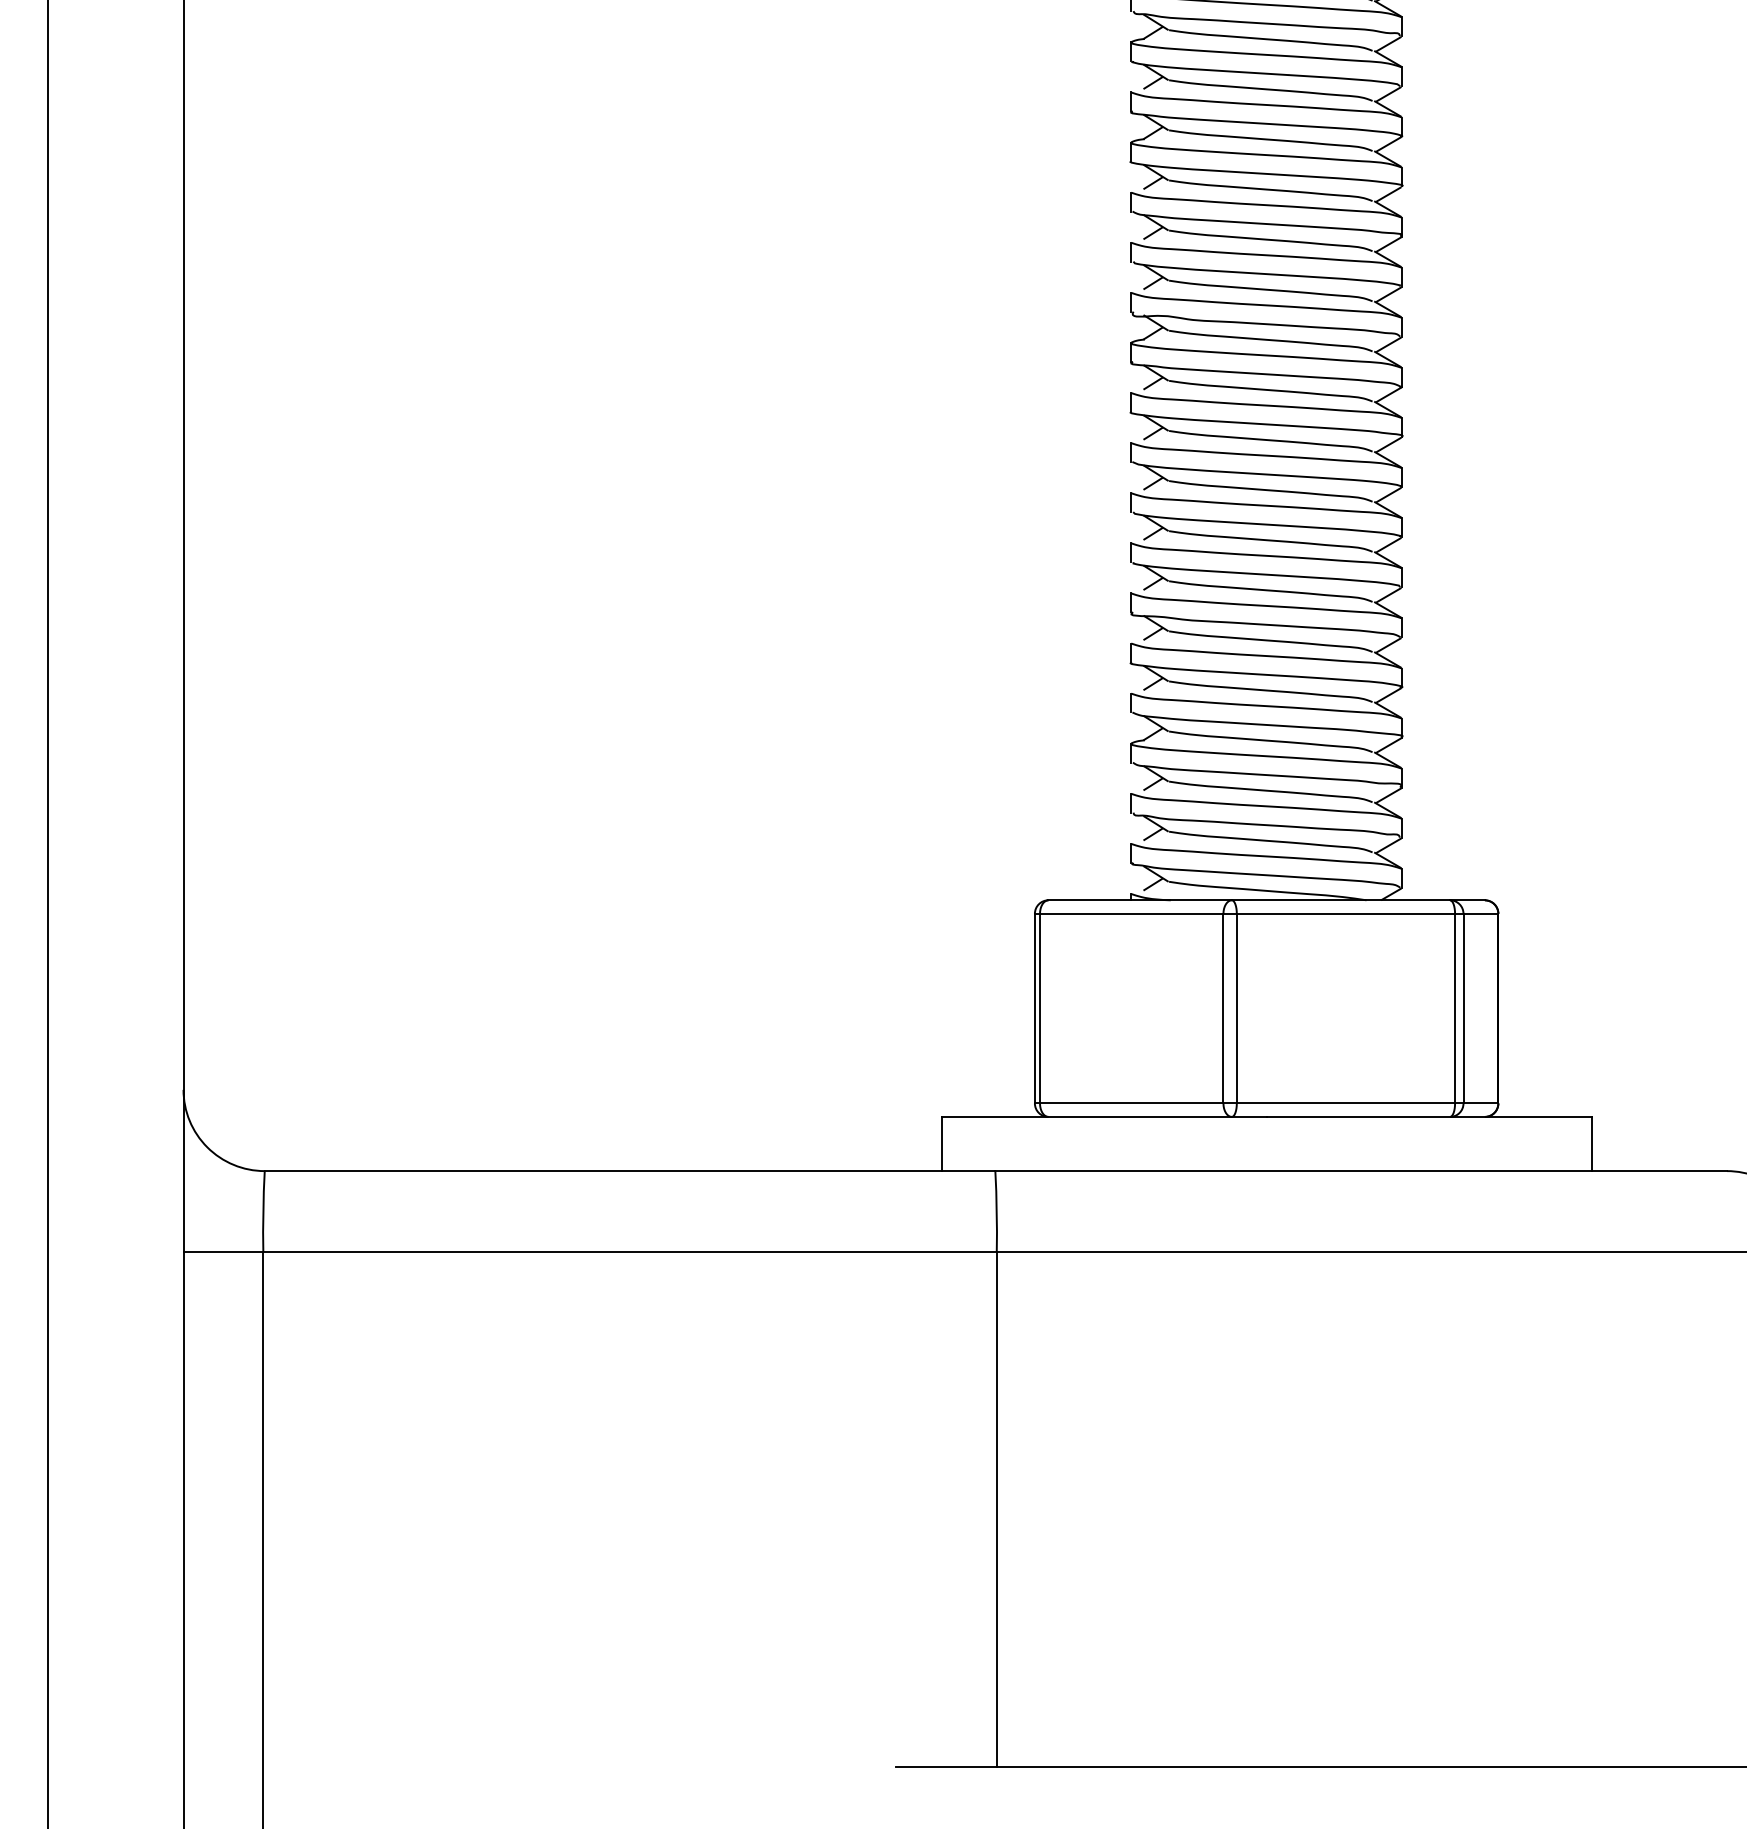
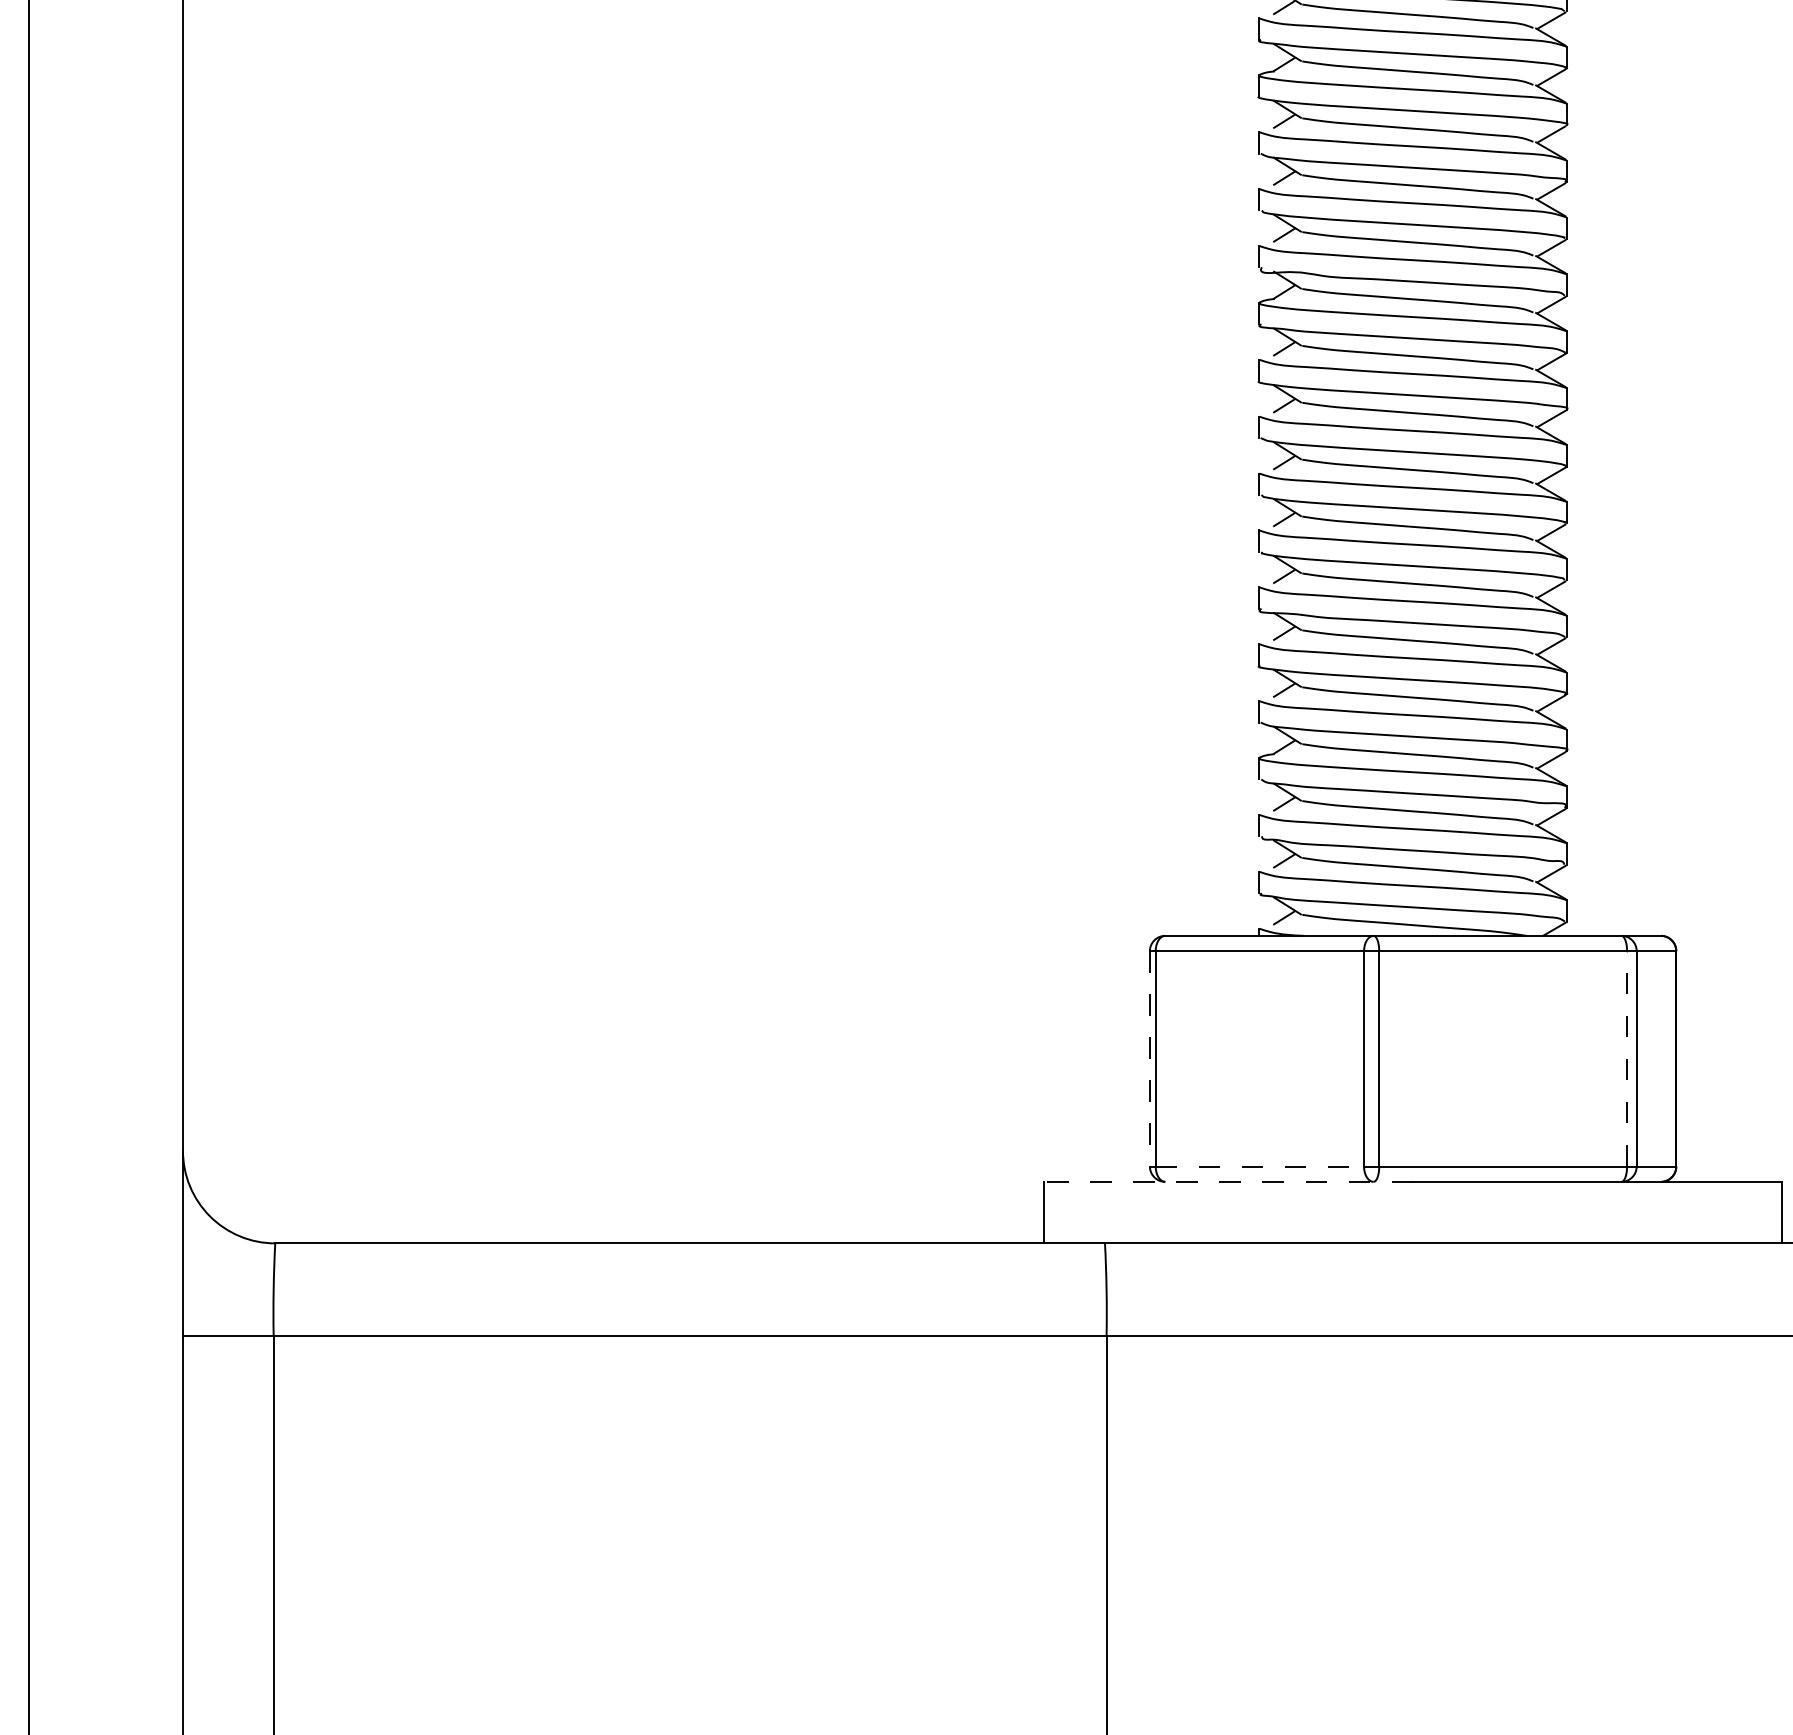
line: (1034, 1008) -> (1149, 1058), solid -> dashed
line: (1455, 1008) -> (1627, 1058), solid -> dashed
line: (1131, 1103) -> (1259, 1166), solid -> dashed
line: (1103, 1116) -> (1227, 1181), solid -> dashed

